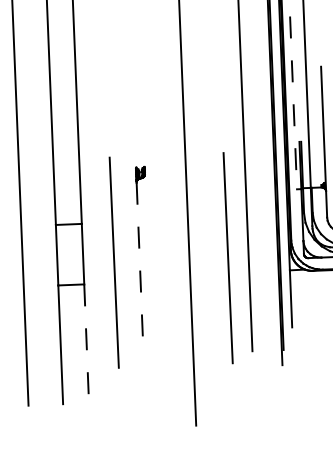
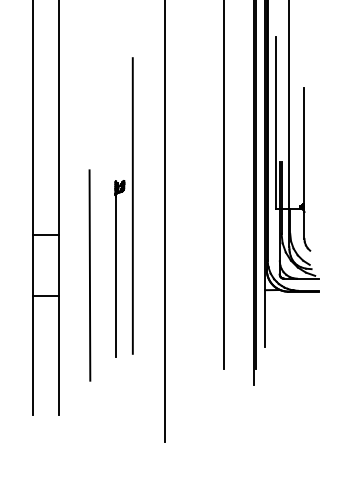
line: (293, 103) -> (275, 123), dashed -> solid
line: (153, 191) -> (132, 205), added
line: (227, 258) -> (203, 275), removed
line: (139, 263) -> (115, 277), dashed -> solid
line: (87, 343) -> (59, 355), dashed -> solid

